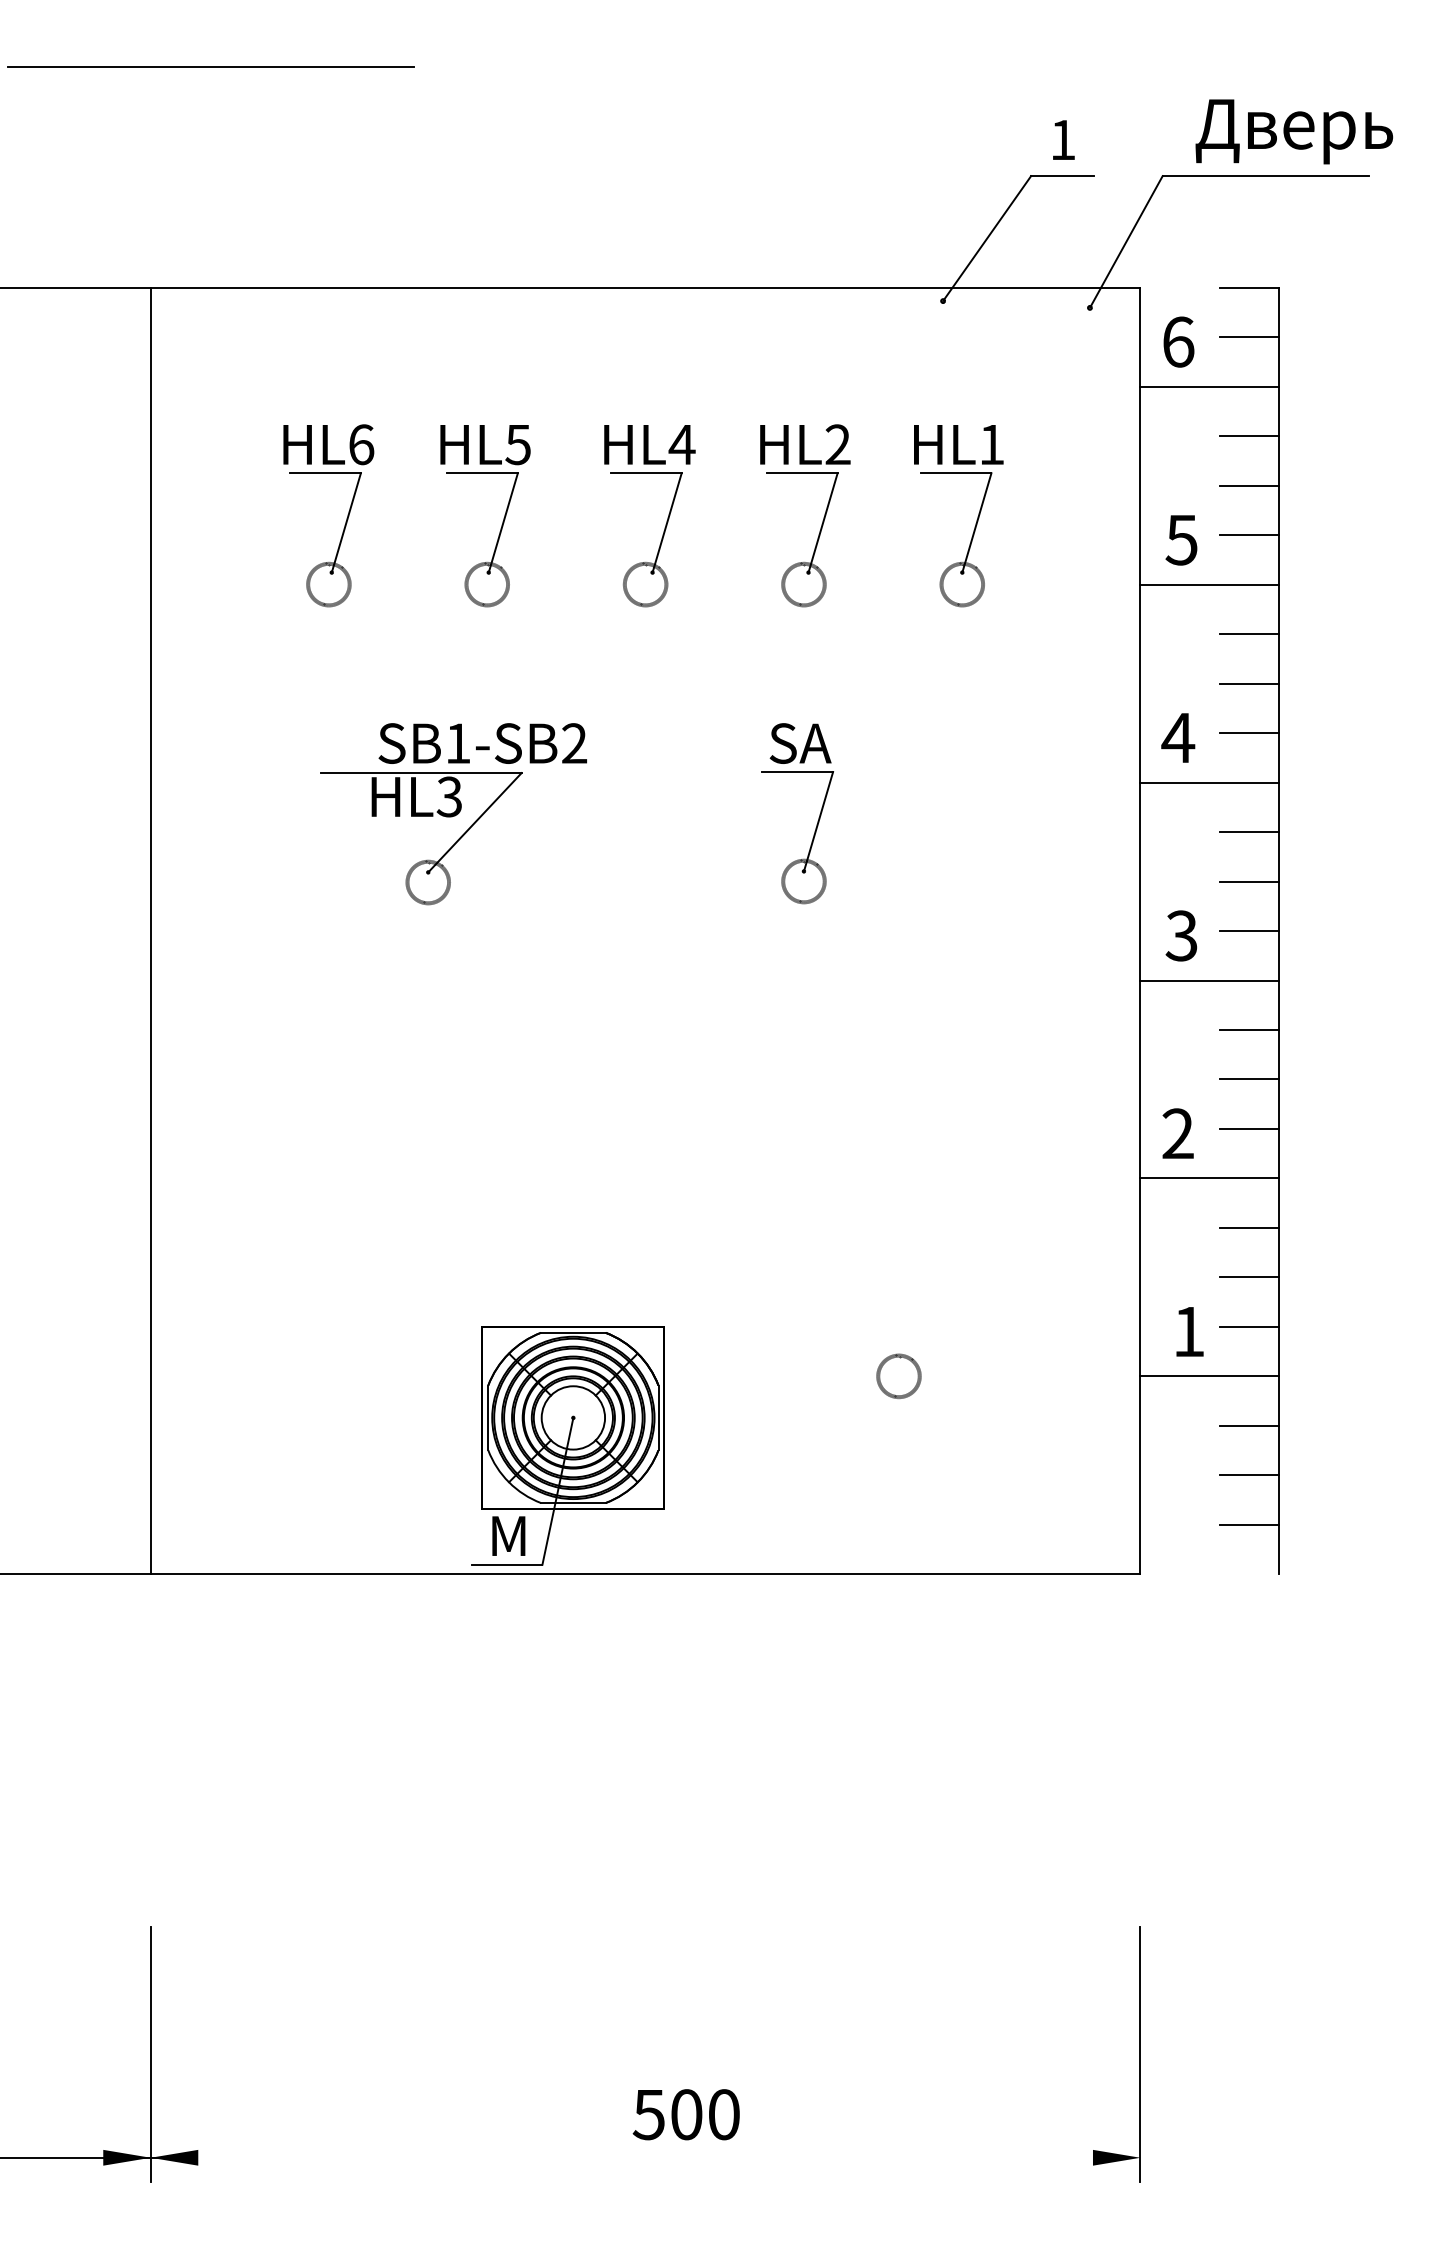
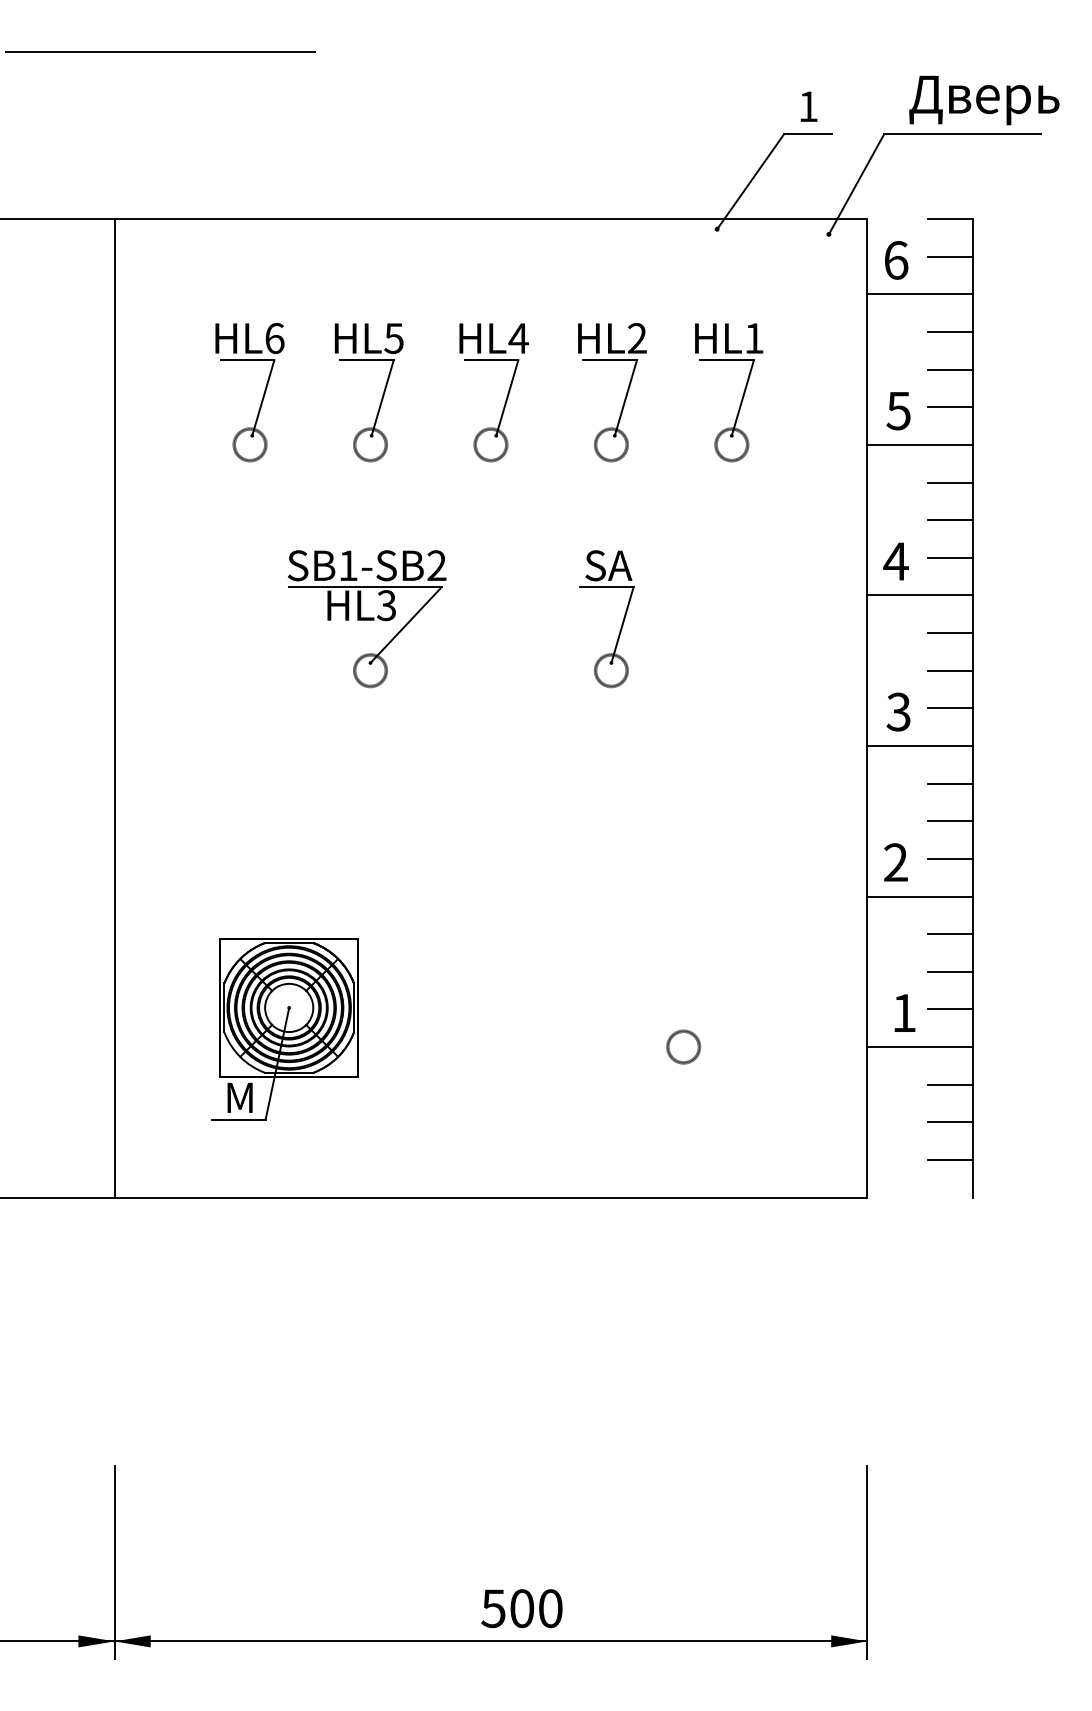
part: (427, 859) -> (369, 653), moved
part: (567, 1445) -> (284, 1028), moved
line: (669, 2157) -> (509, 1641), added

